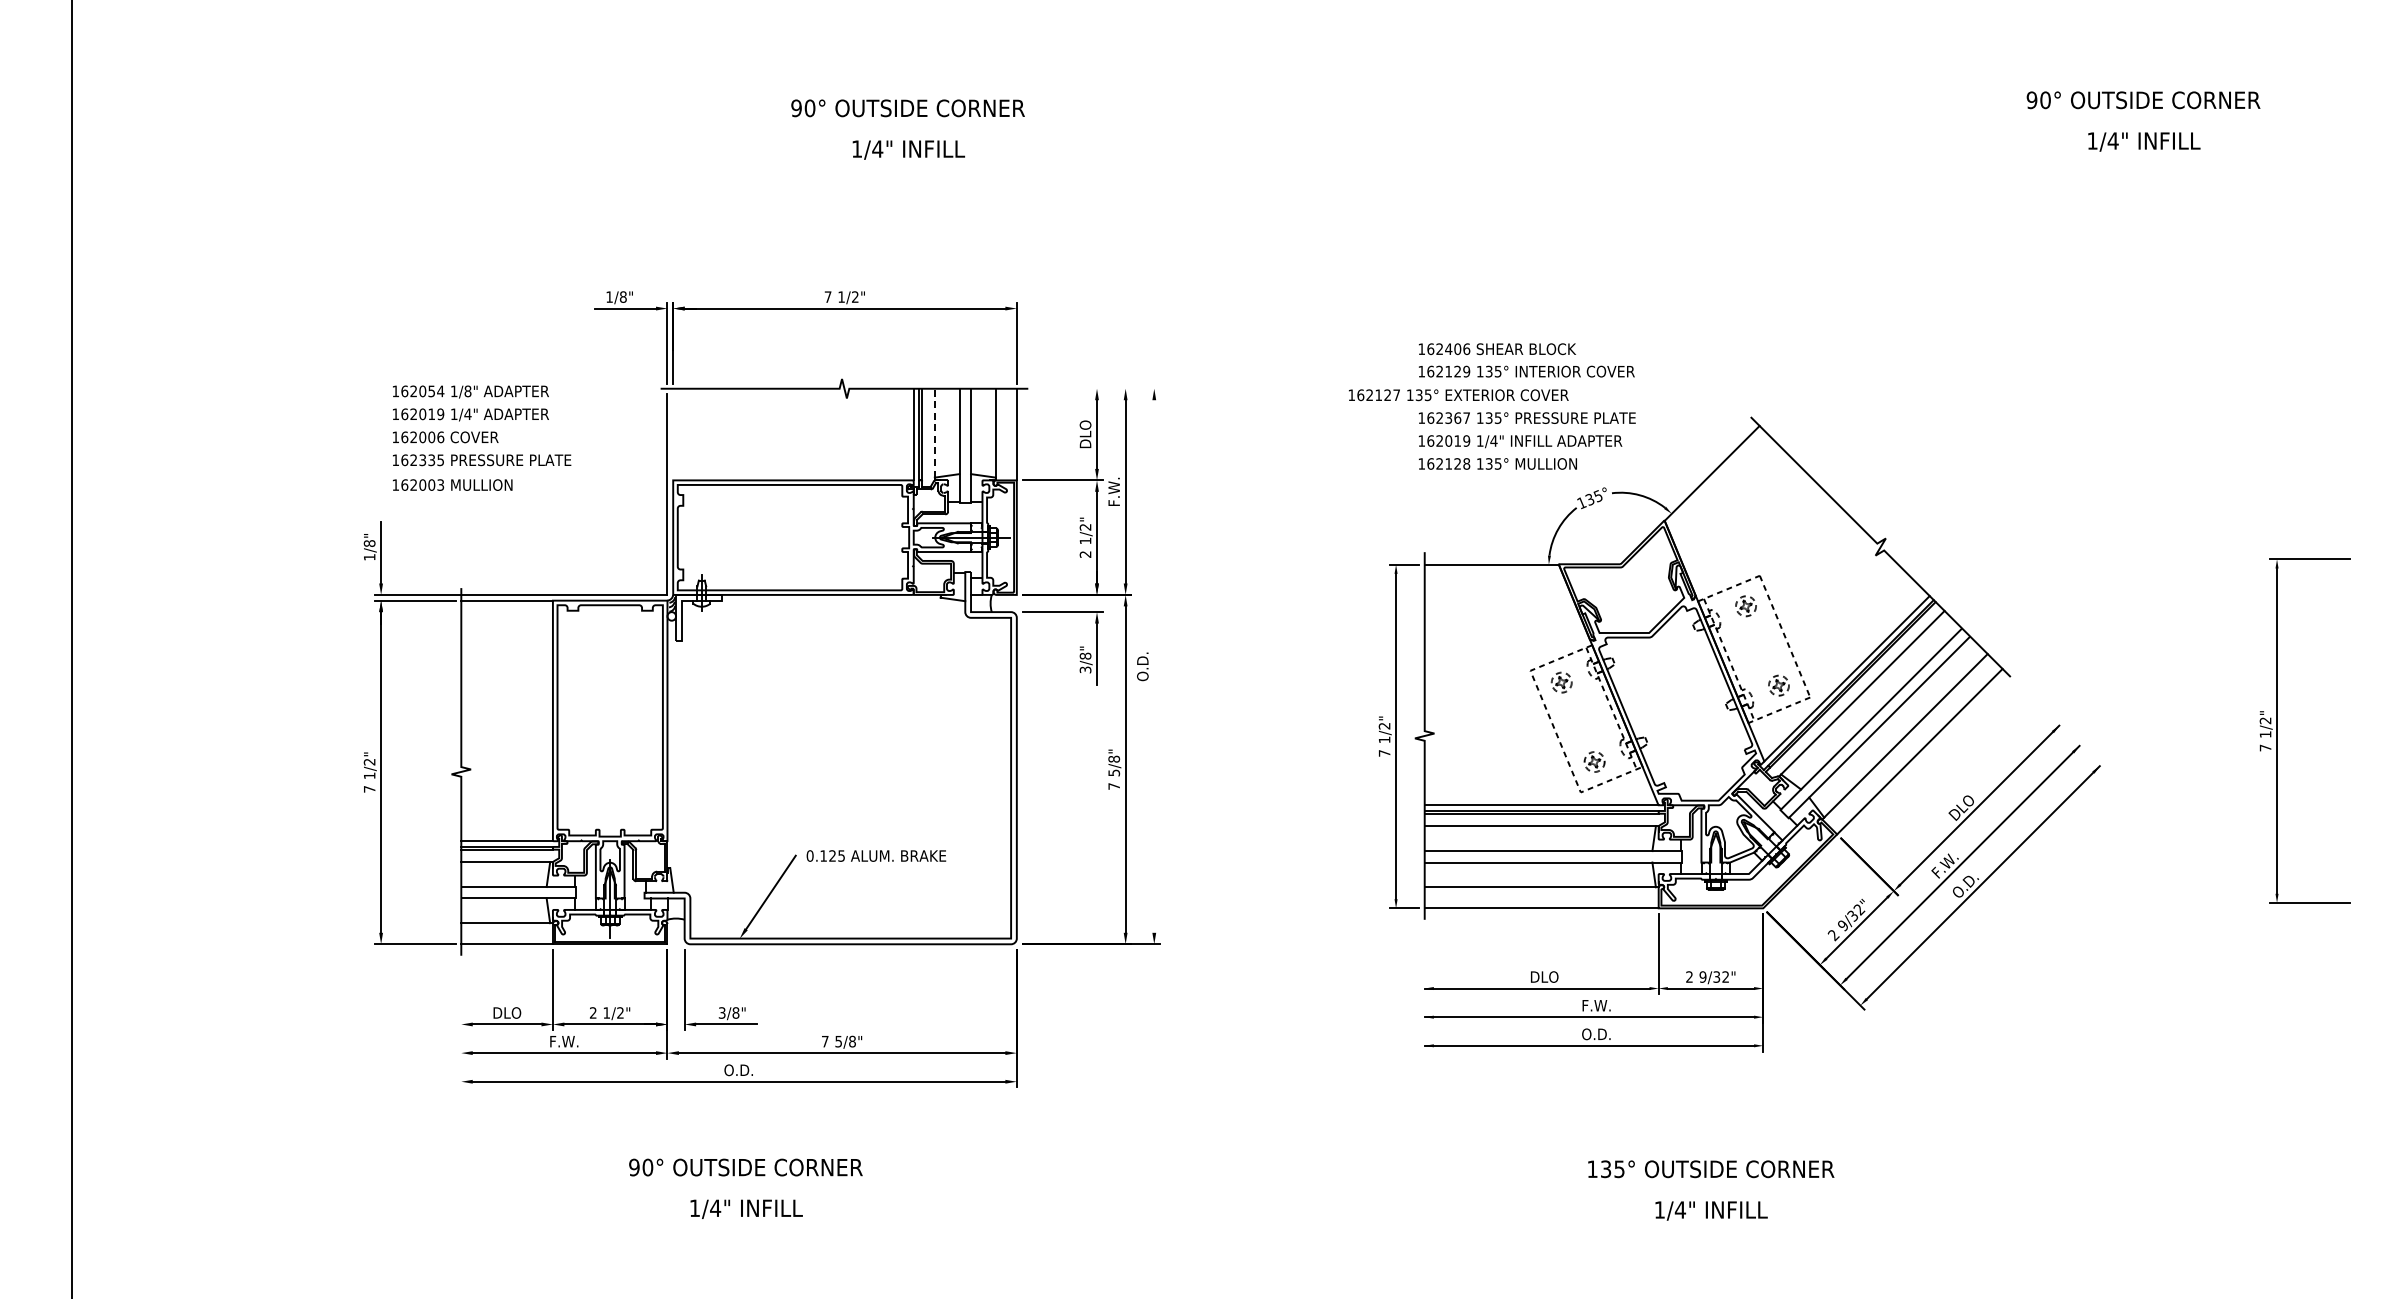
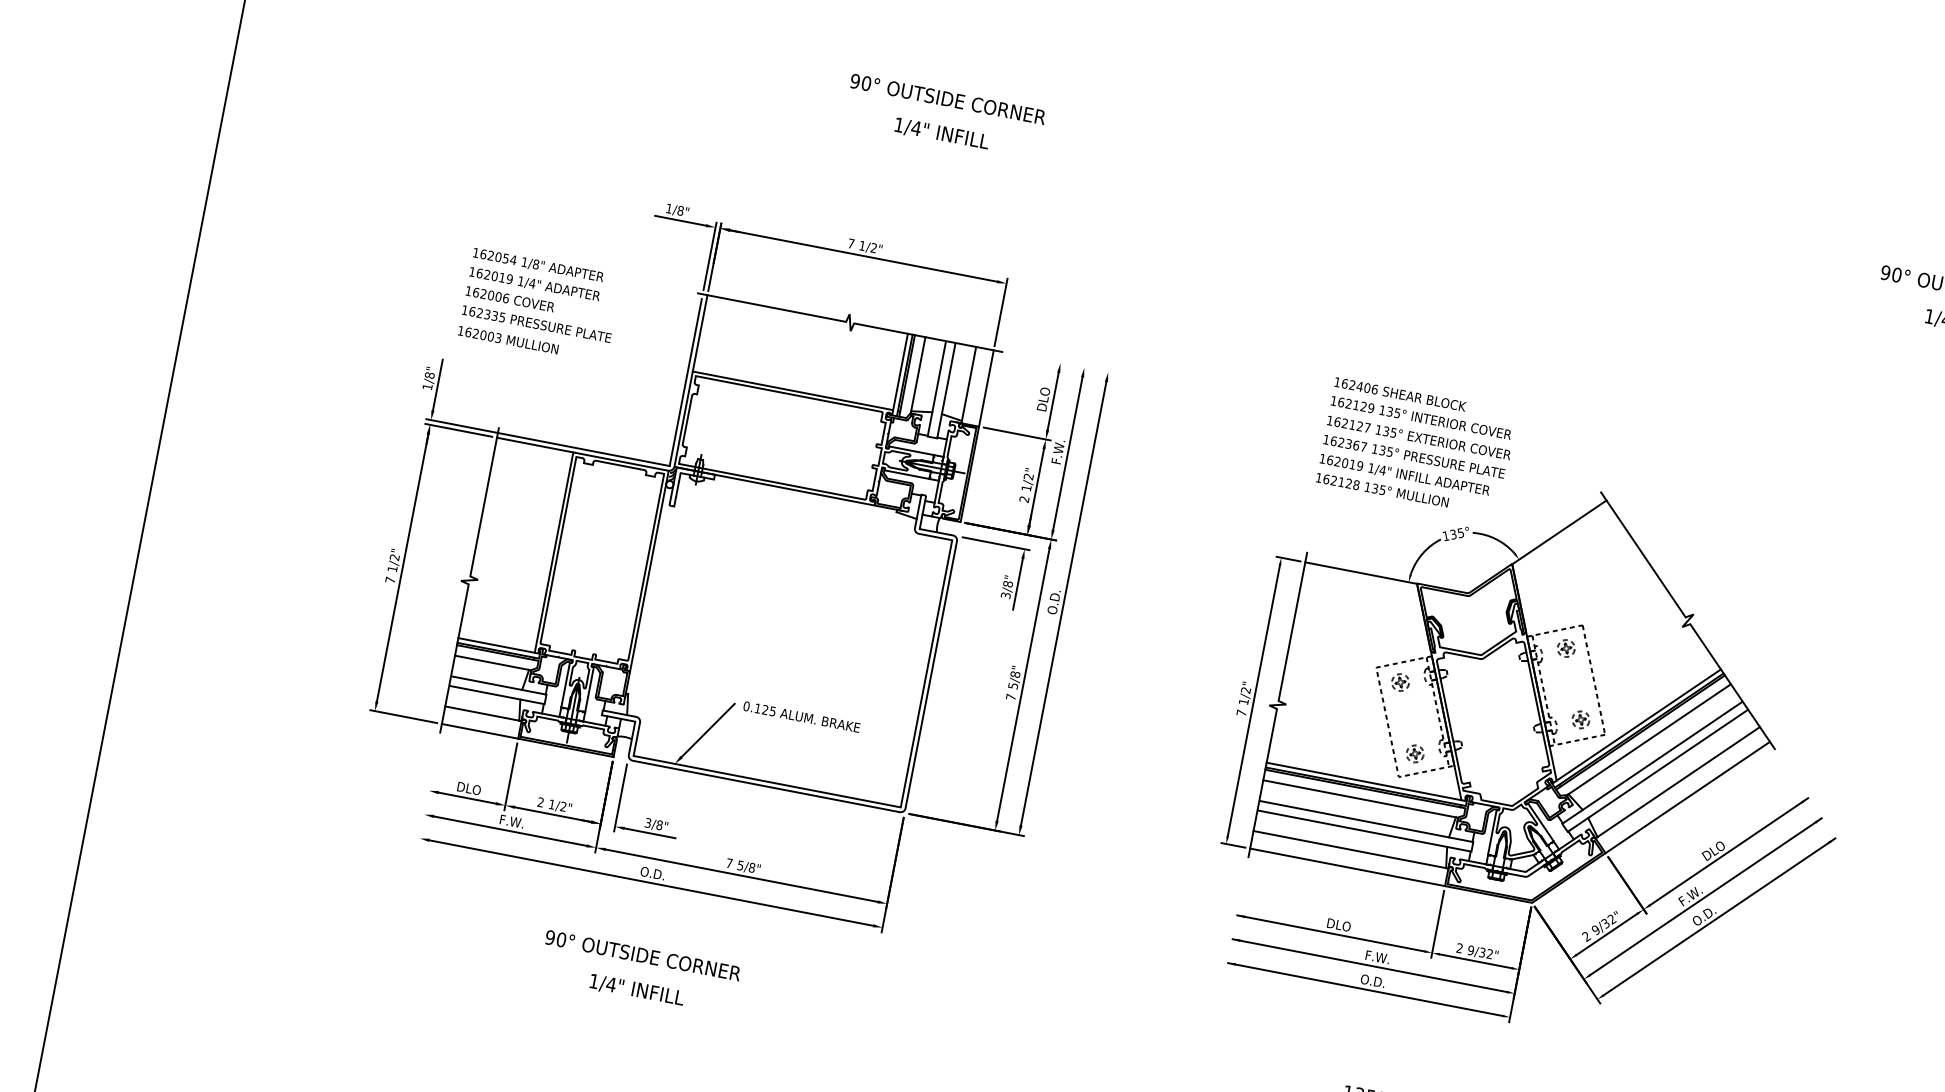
text: (1458, 395) -> (1418, 438), moved
line: (934, 432) -> (918, 373), dashed -> solid
line: (673, 434) -> (700, 333), added
line: (1154, 666) -> (1063, 603), added

